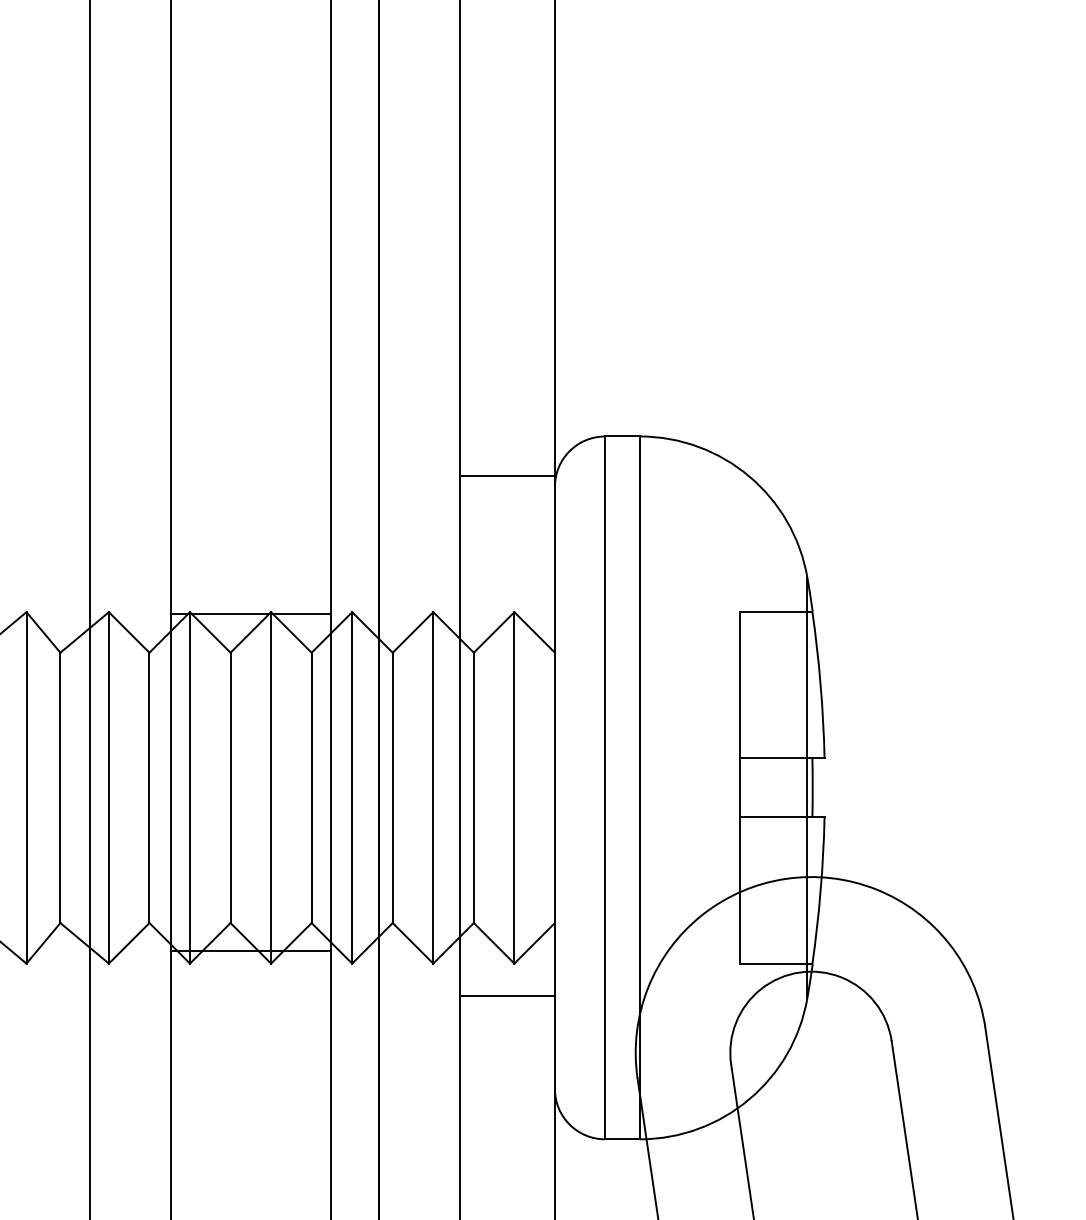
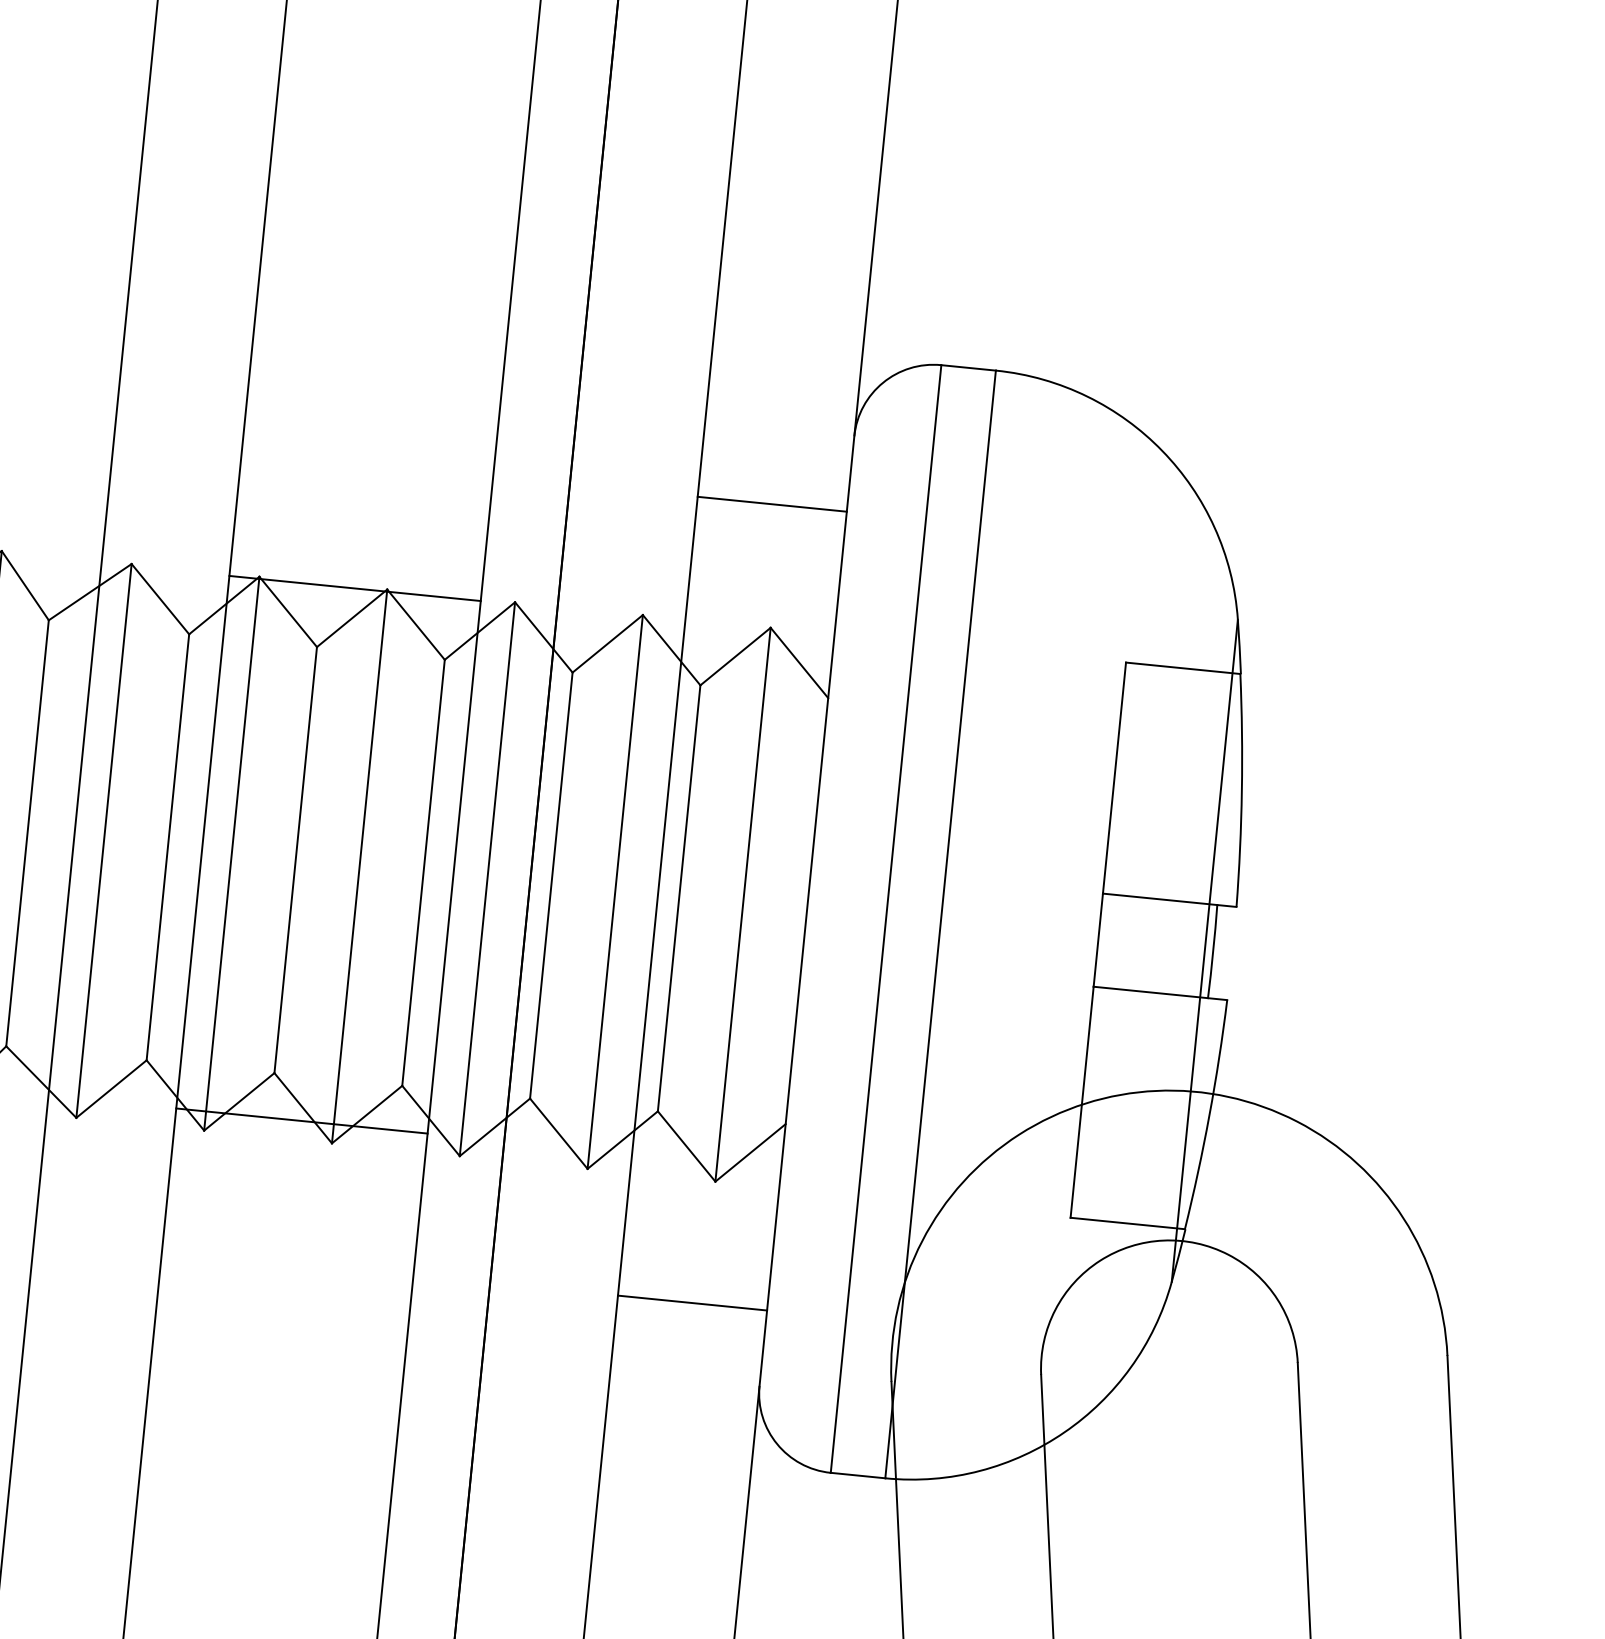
line: (507, 476) -> (772, 504), moved
line: (507, 996) -> (692, 1303), moved

